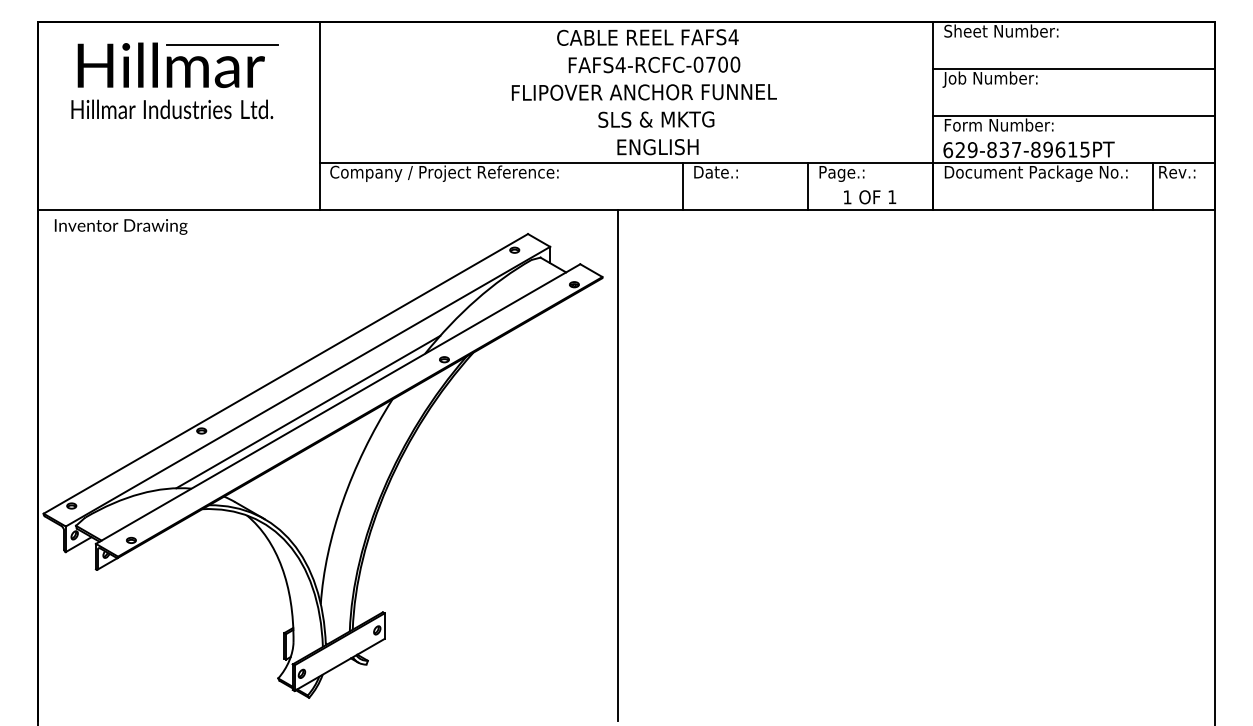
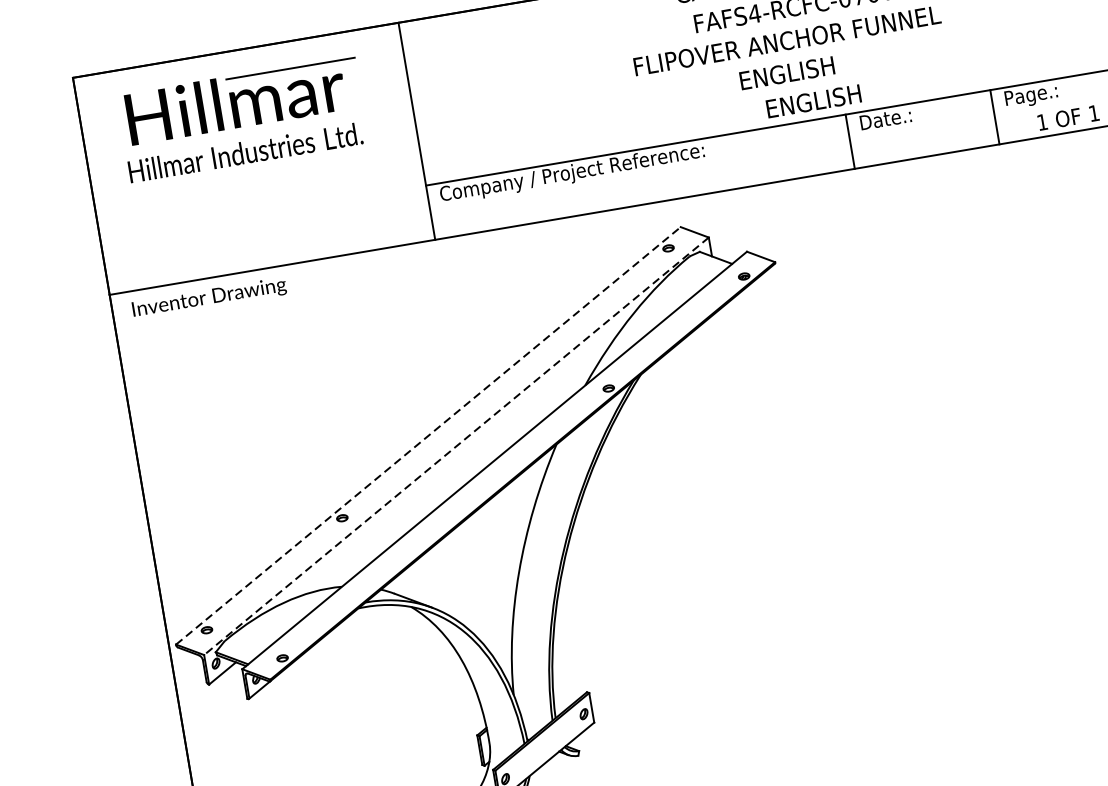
text: (656, 119) -> (806, 69), SLS & MKTG -> ENGLISH
line: (285, 373) -> (427, 435), solid -> dashed
line: (308, 386) -> (457, 445), solid -> dashed
line: (308, 411) -> (461, 474), removed
line: (618, 465) -> (830, 476), removed

